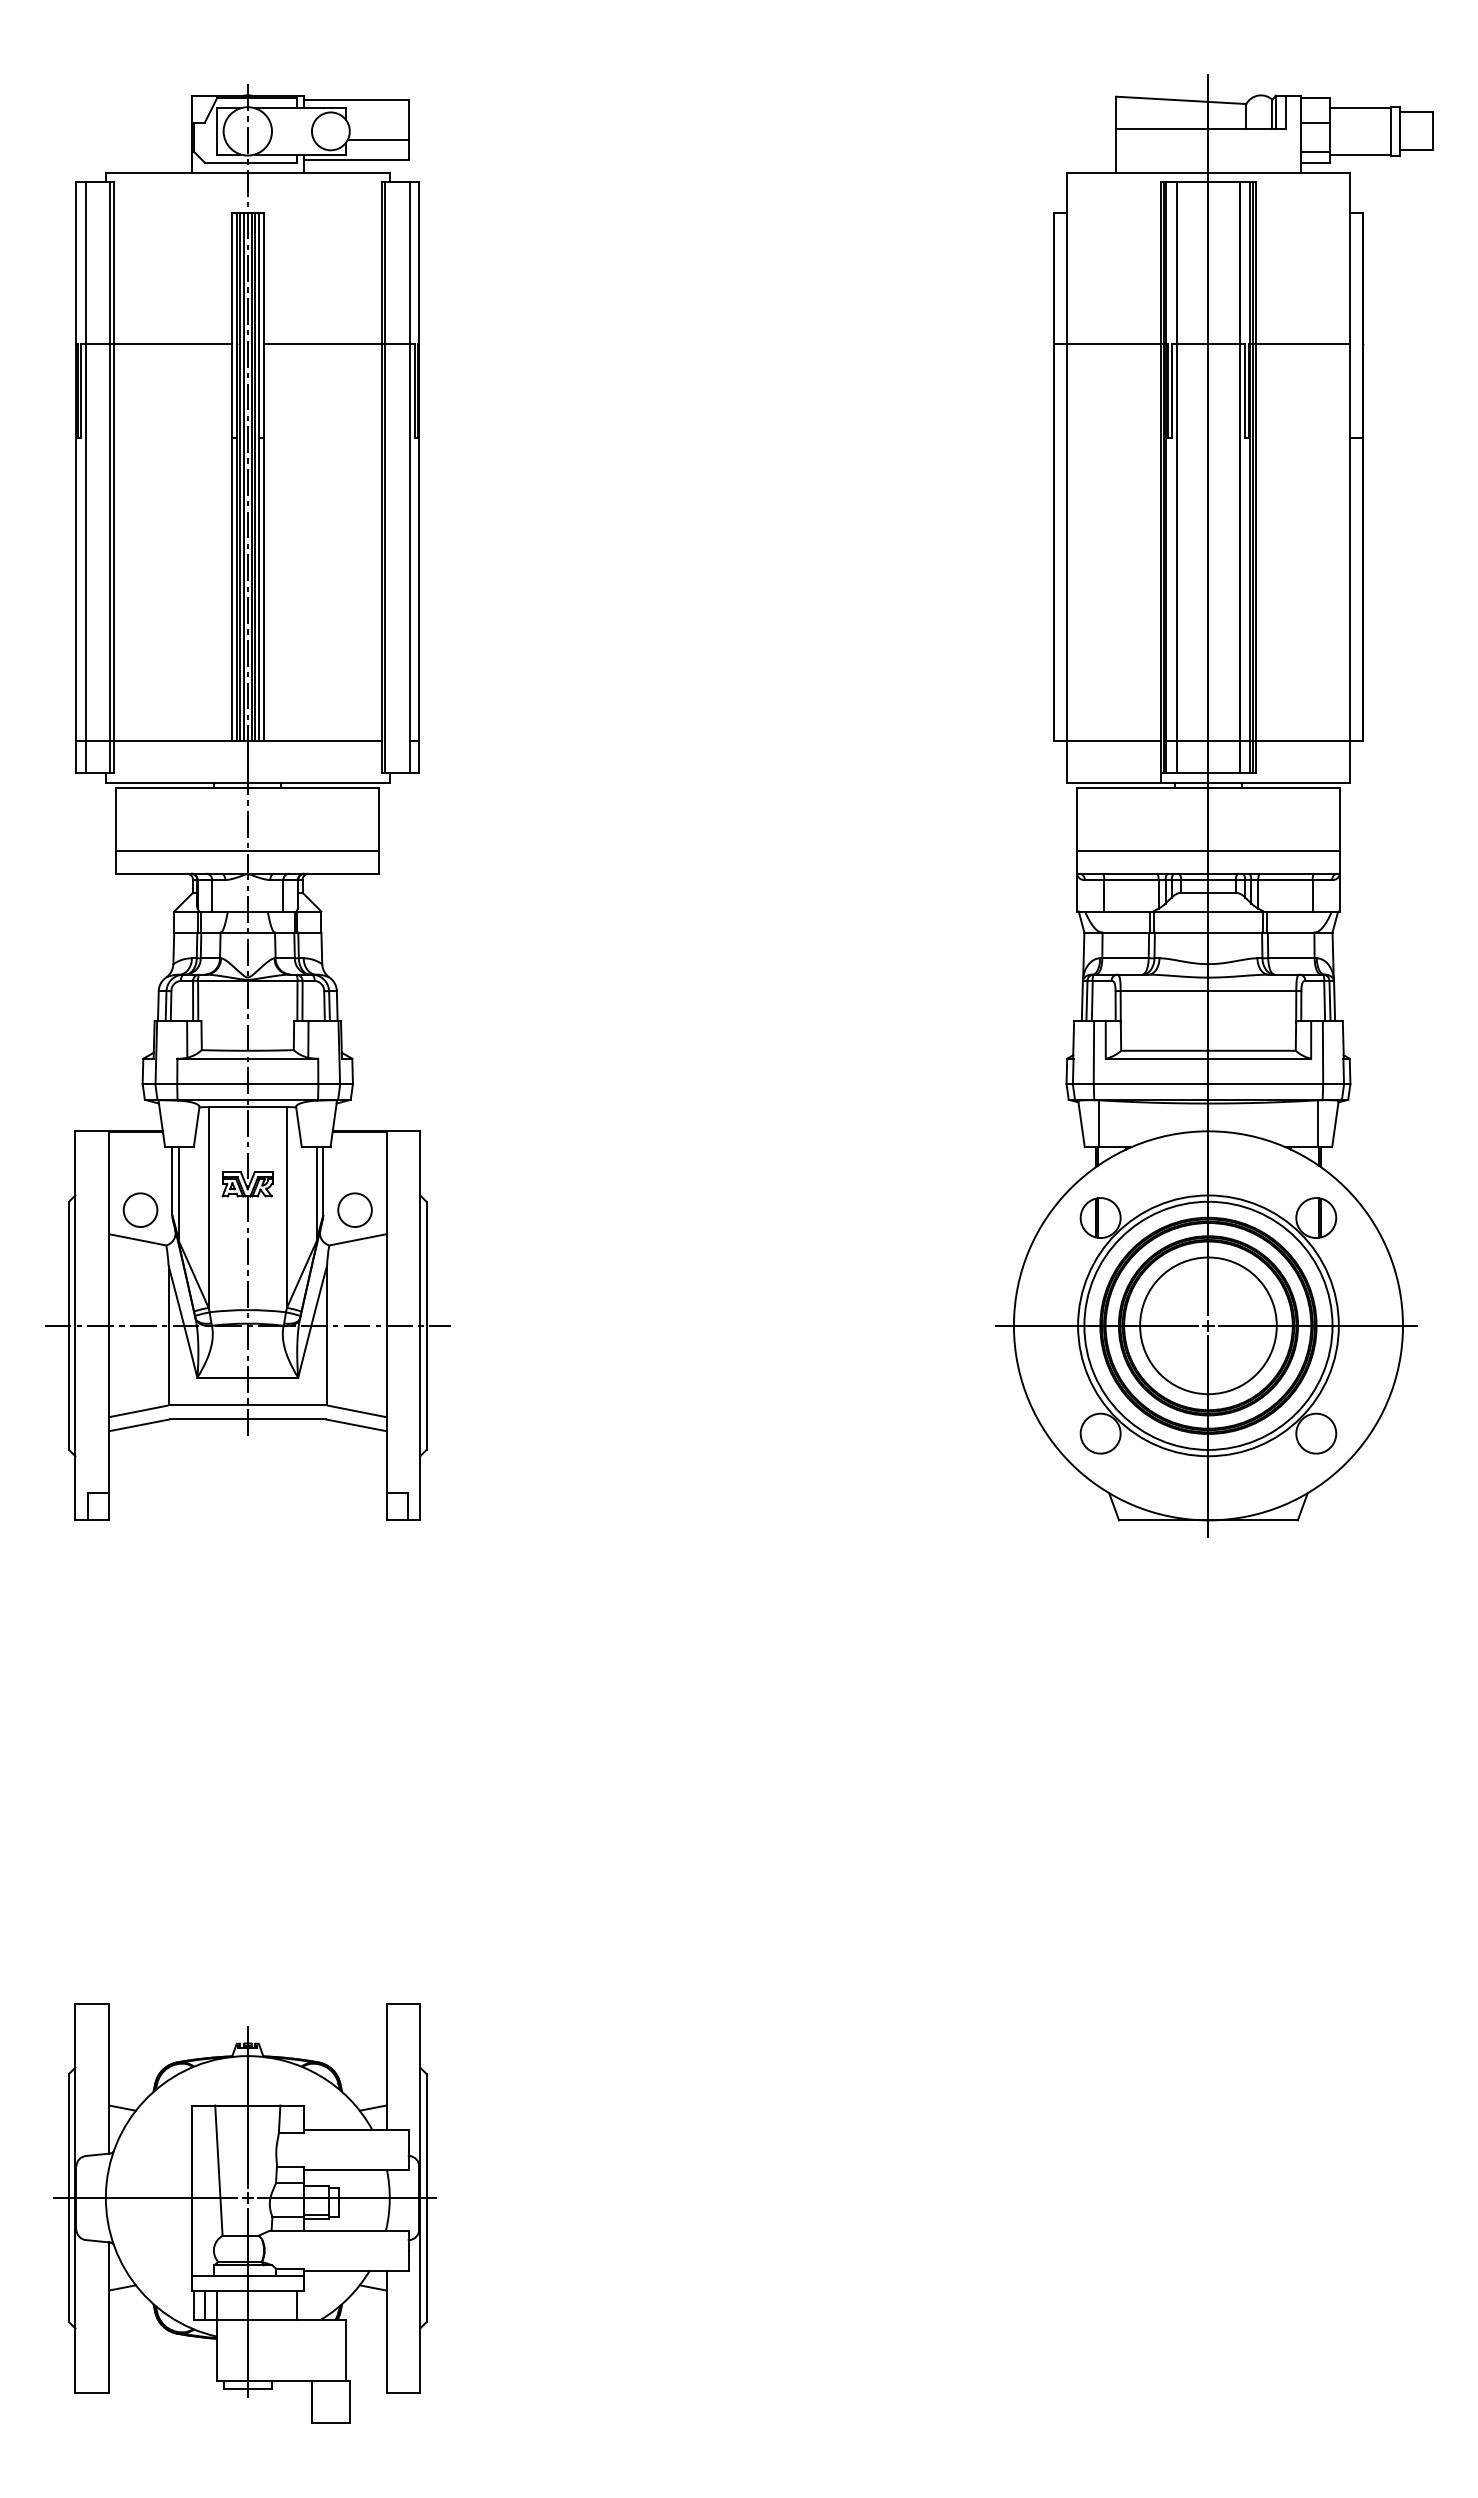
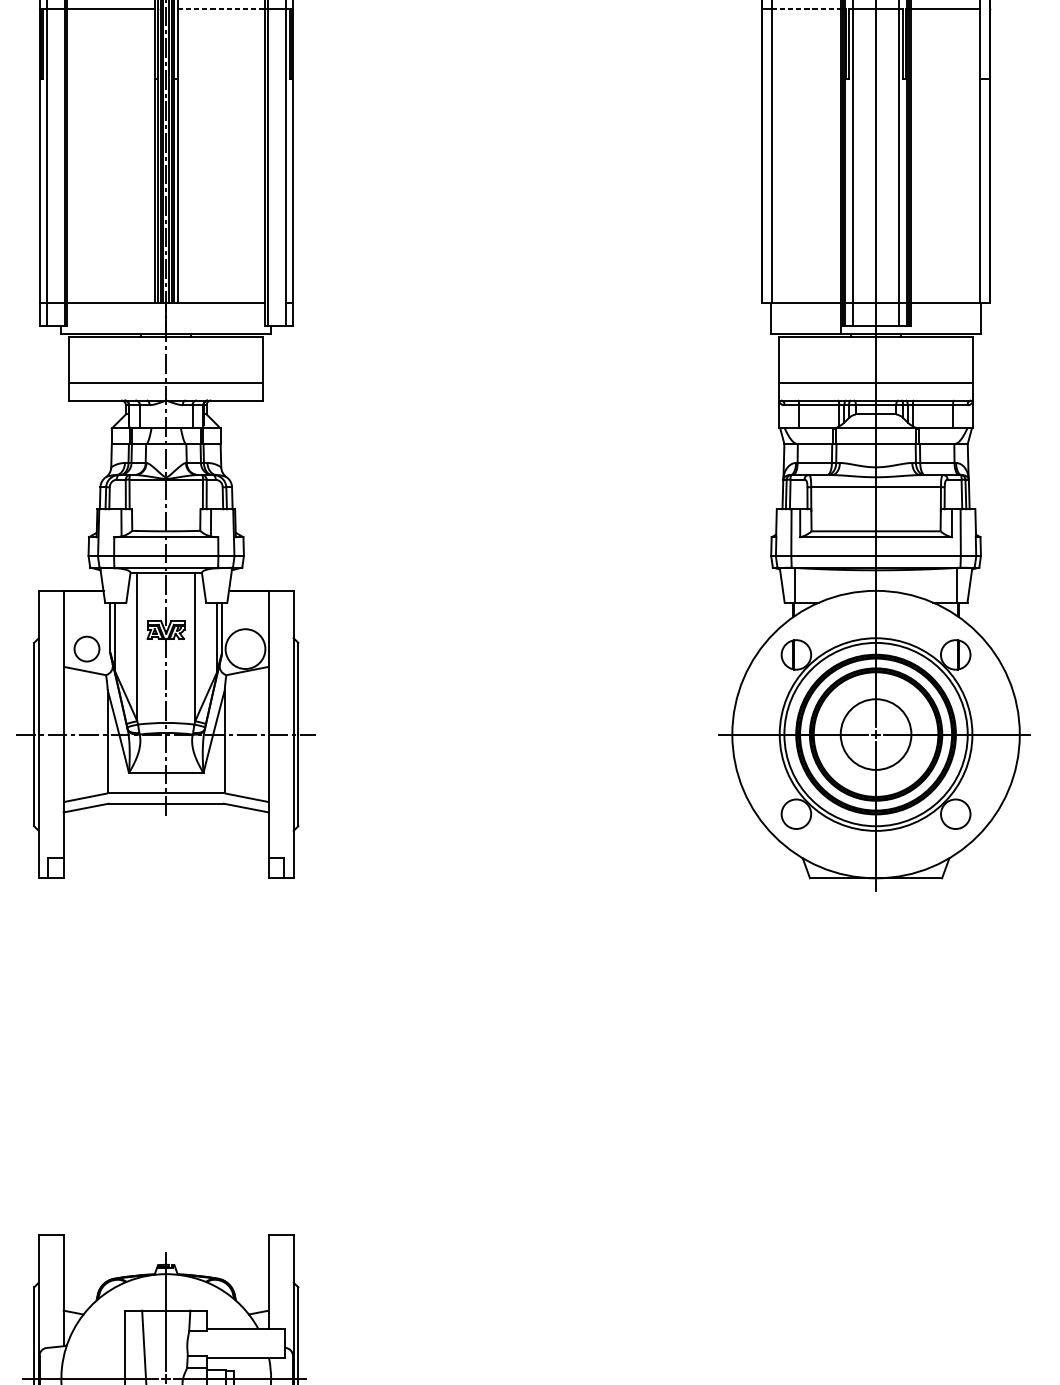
line: (323, 343) -> (222, 8), solid -> dashed
line: (1114, 343) -> (806, 8), solid -> dashed
circle: (354, 1210) -> (245, 649), size x1.6
circle: (1208, 1325) -> (876, 734), size x0.7

